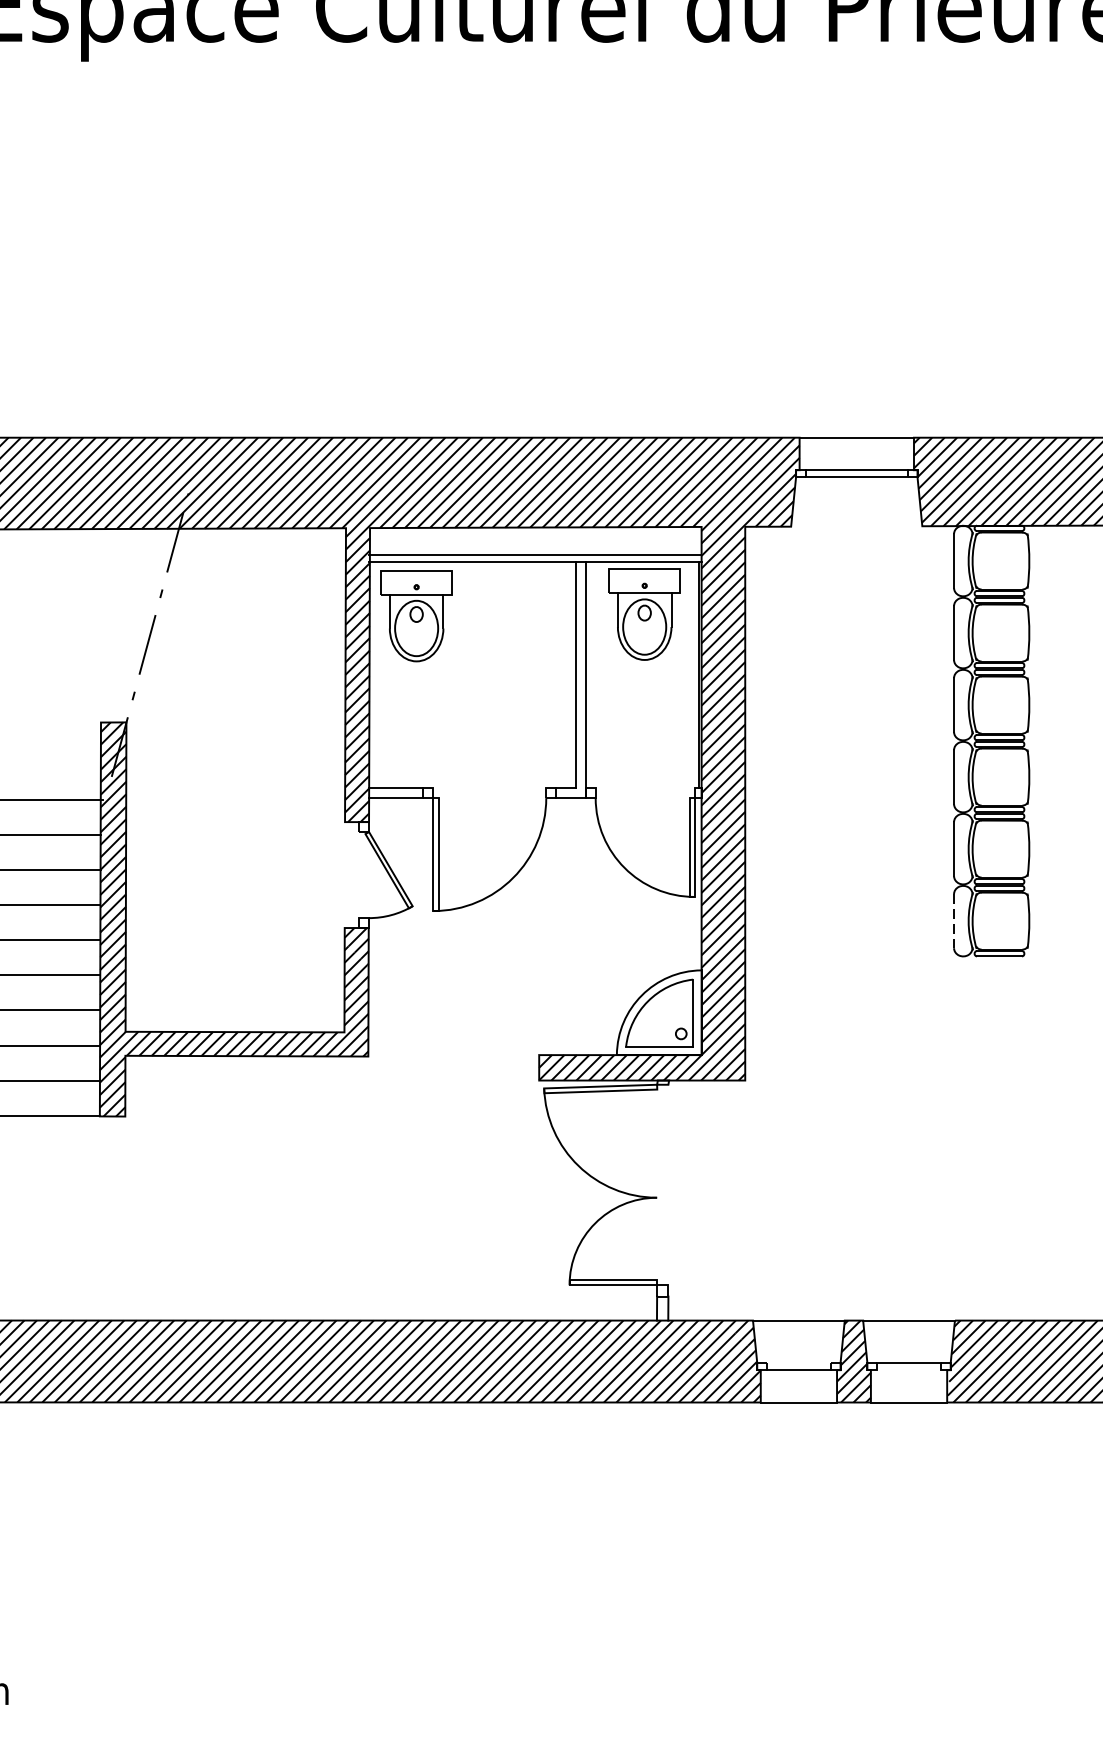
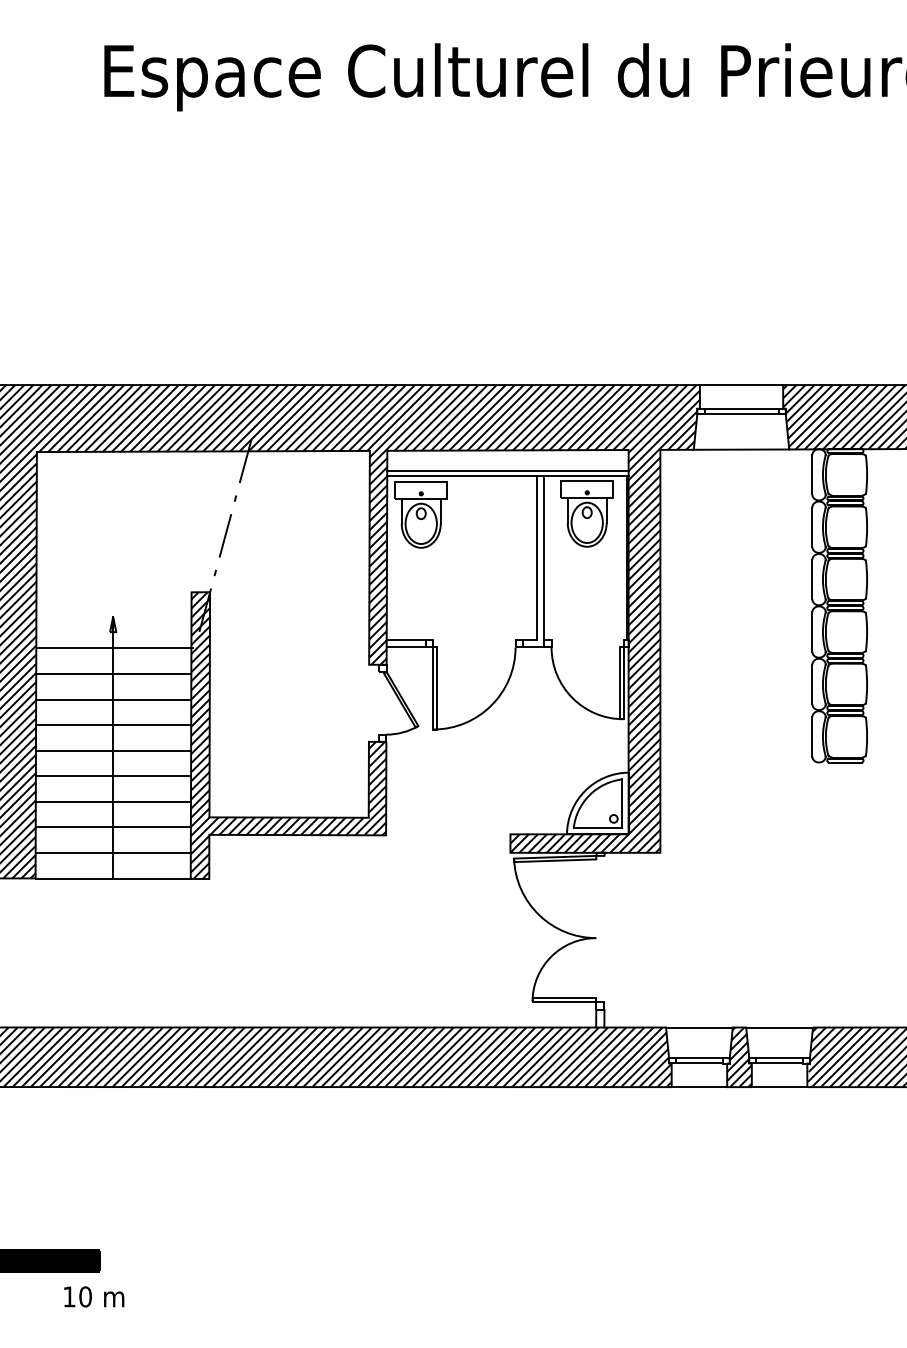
line: (856, 526) -> (741, 449), added
line: (954, 920) -> (812, 736), dashed -> solid
line: (798, 1363) -> (699, 1058), added
line: (908, 1370) -> (779, 1063), added

